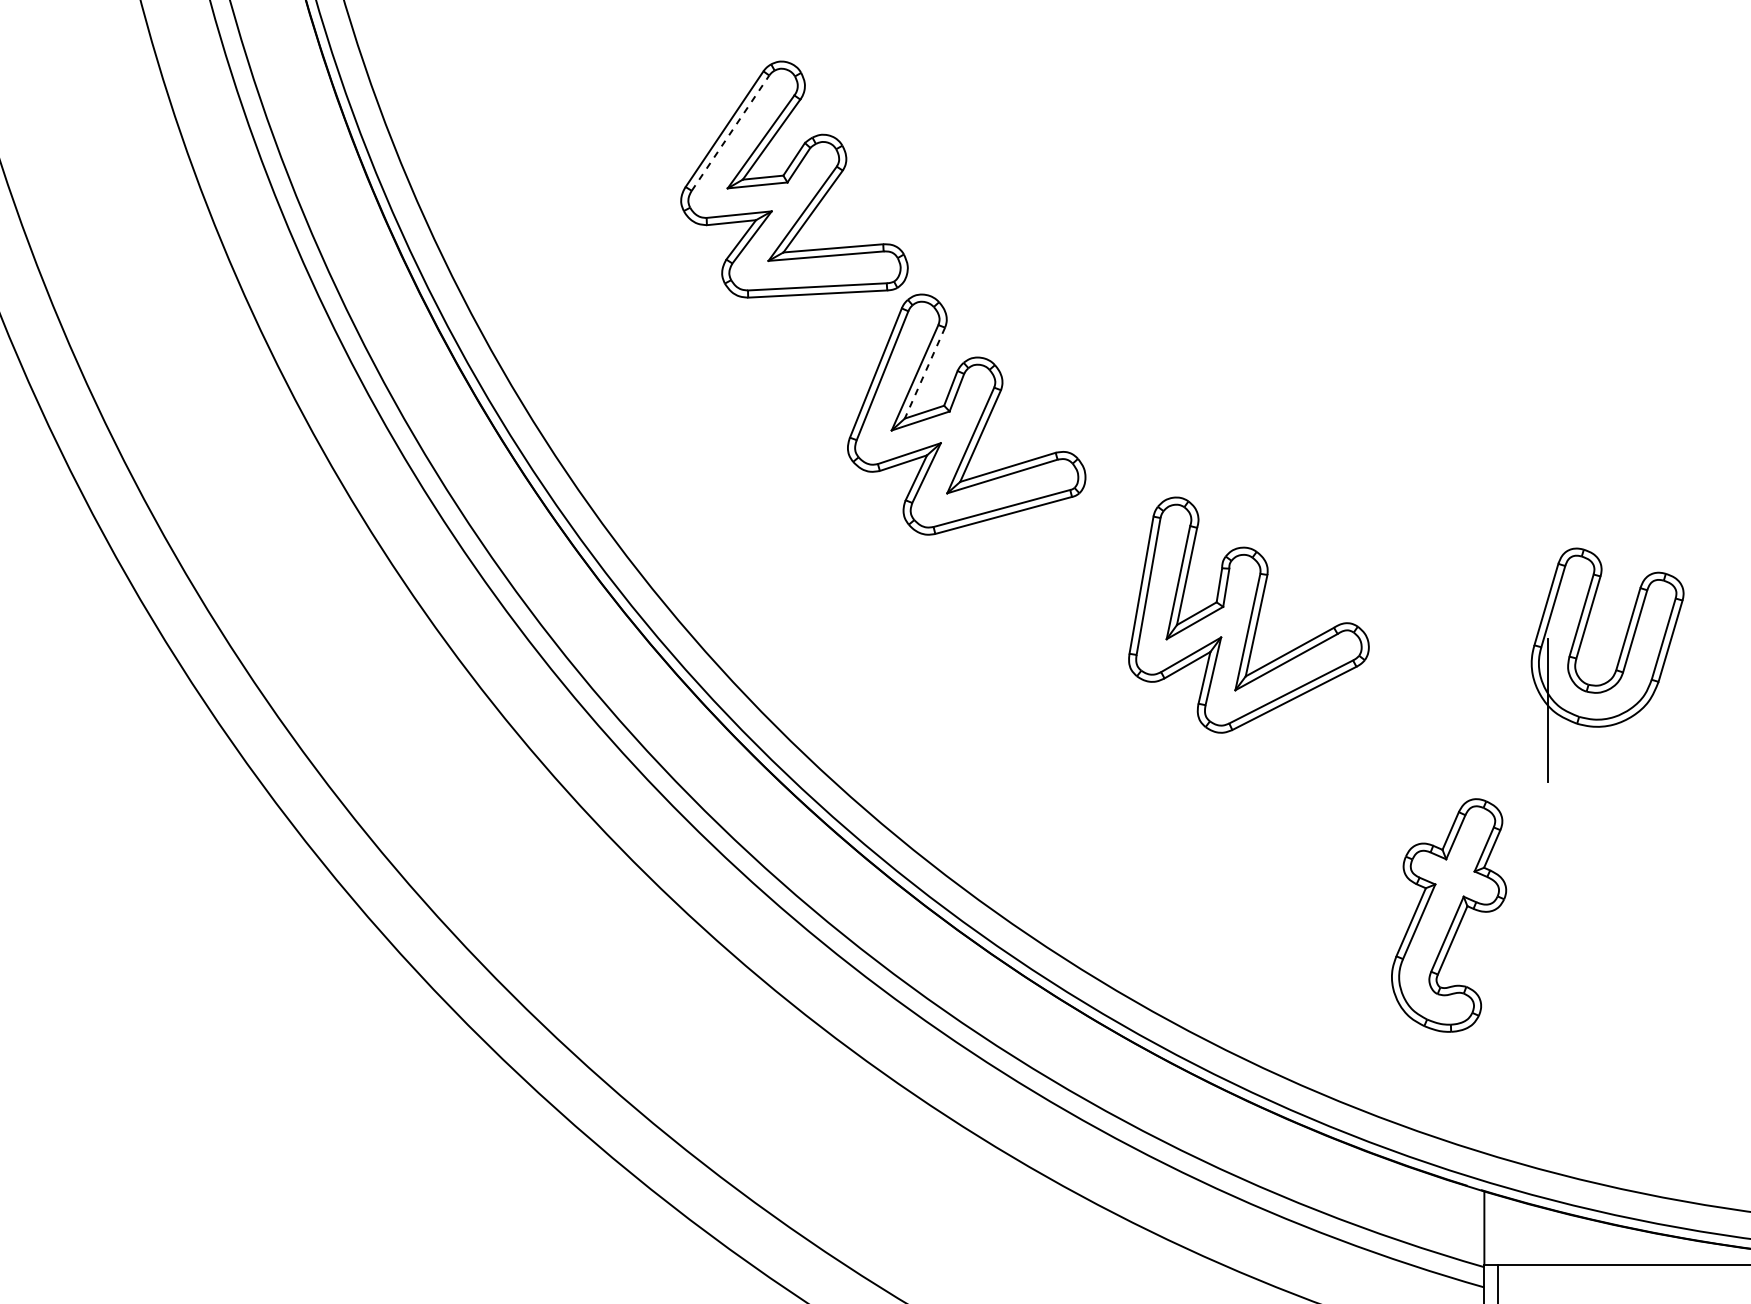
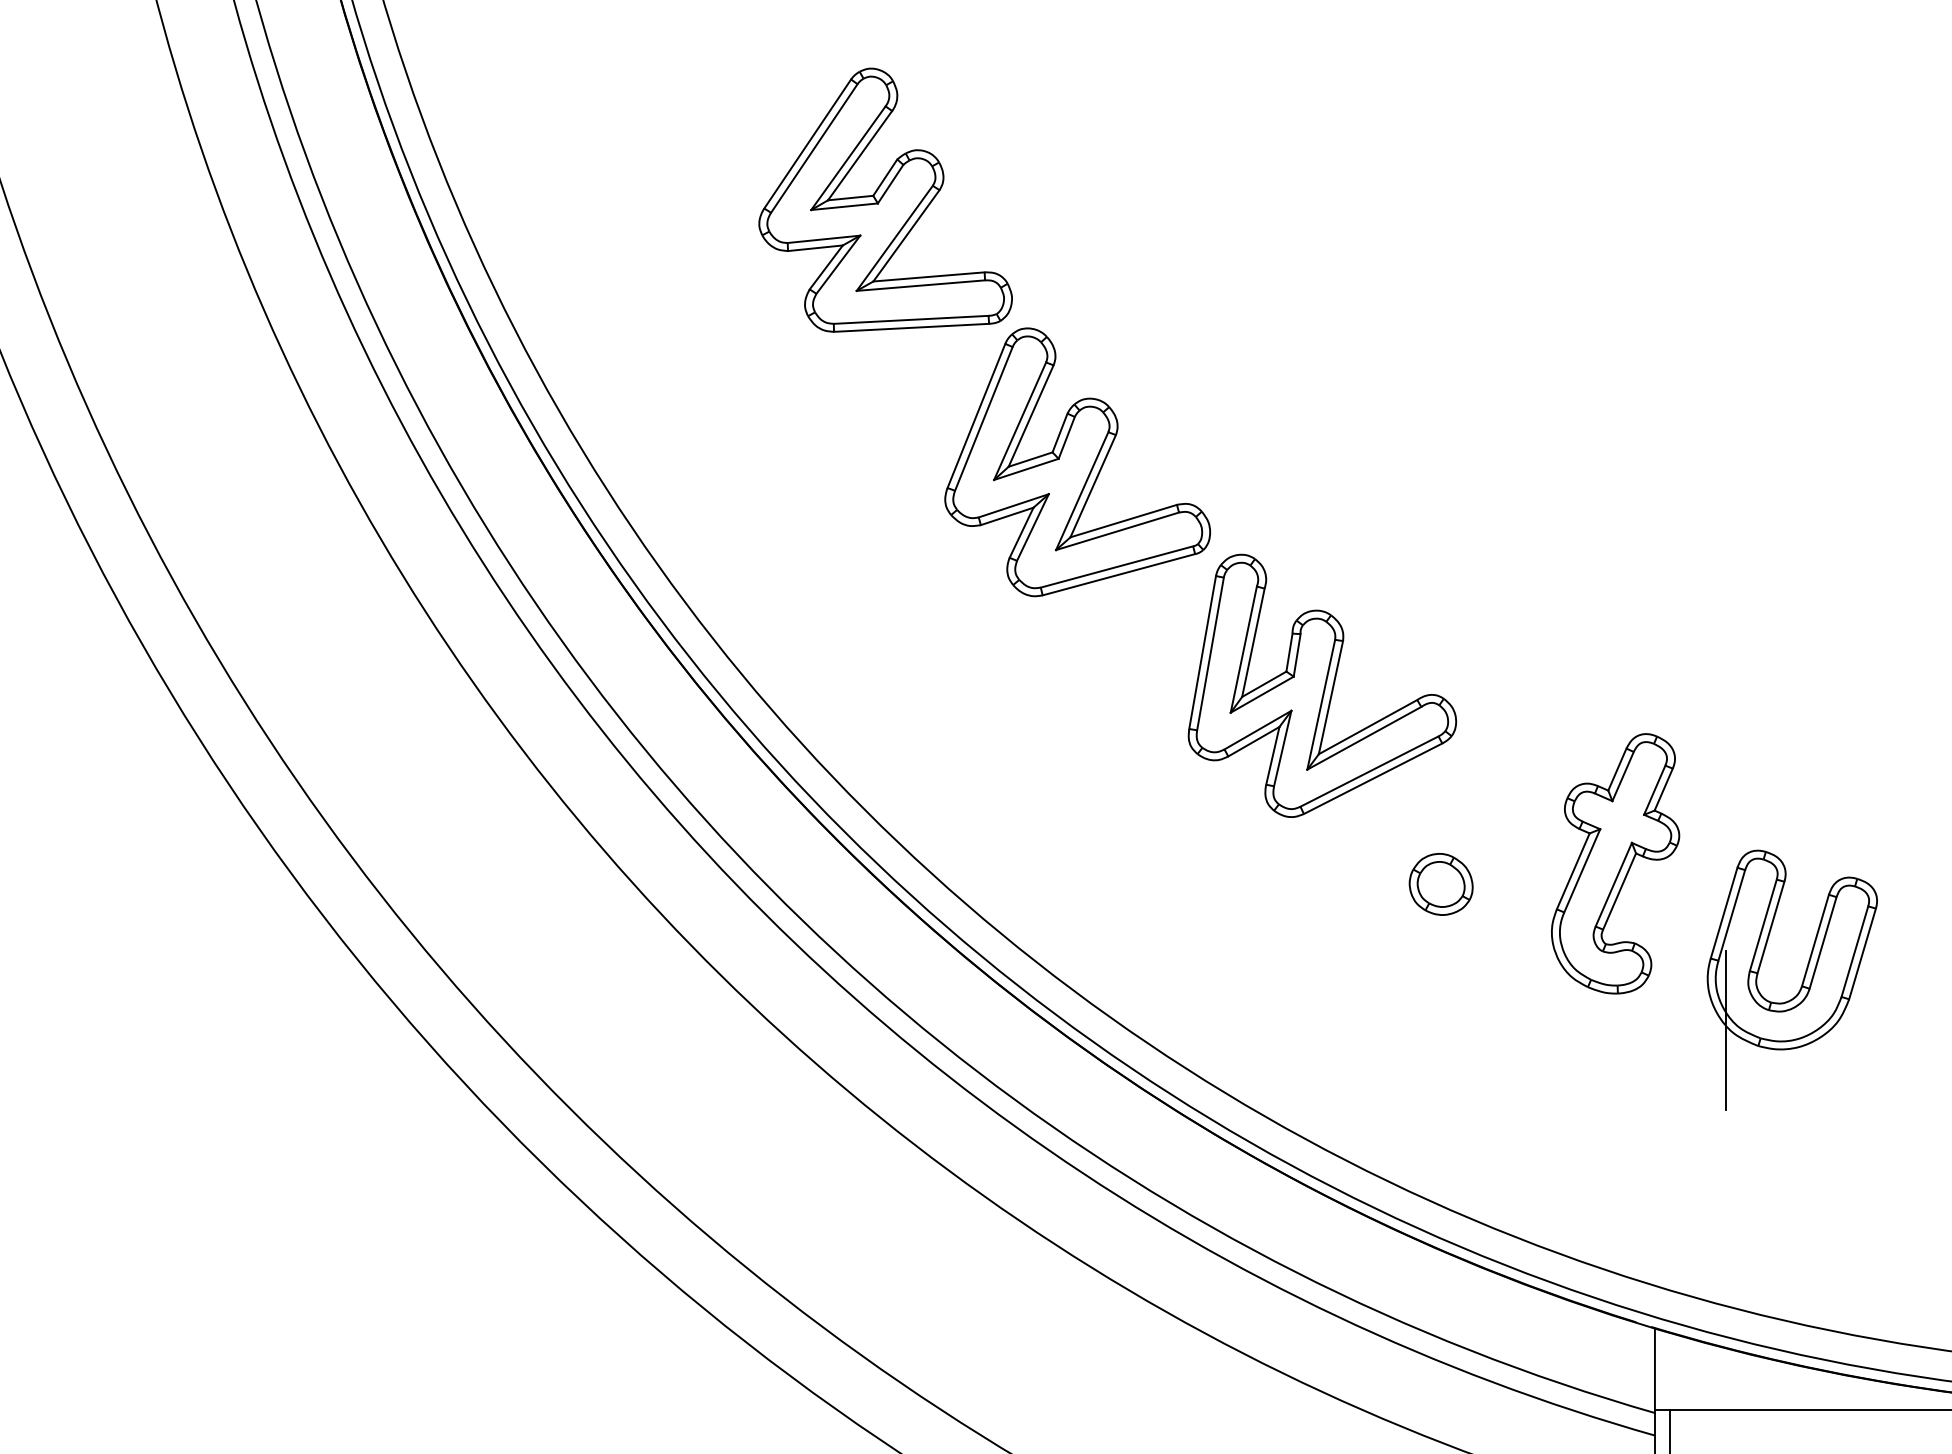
line: (730, 133) -> (814, 148), dashed -> solid
line: (924, 373) -> (1030, 416), dashed -> solid
part: (1249, 614) -> (1322, 685), moved
part: (1615, 667) -> (1801, 983), moved
part: (1292, 793) -> (1440, 884), added
part: (1449, 915) -> (1615, 863), moved

